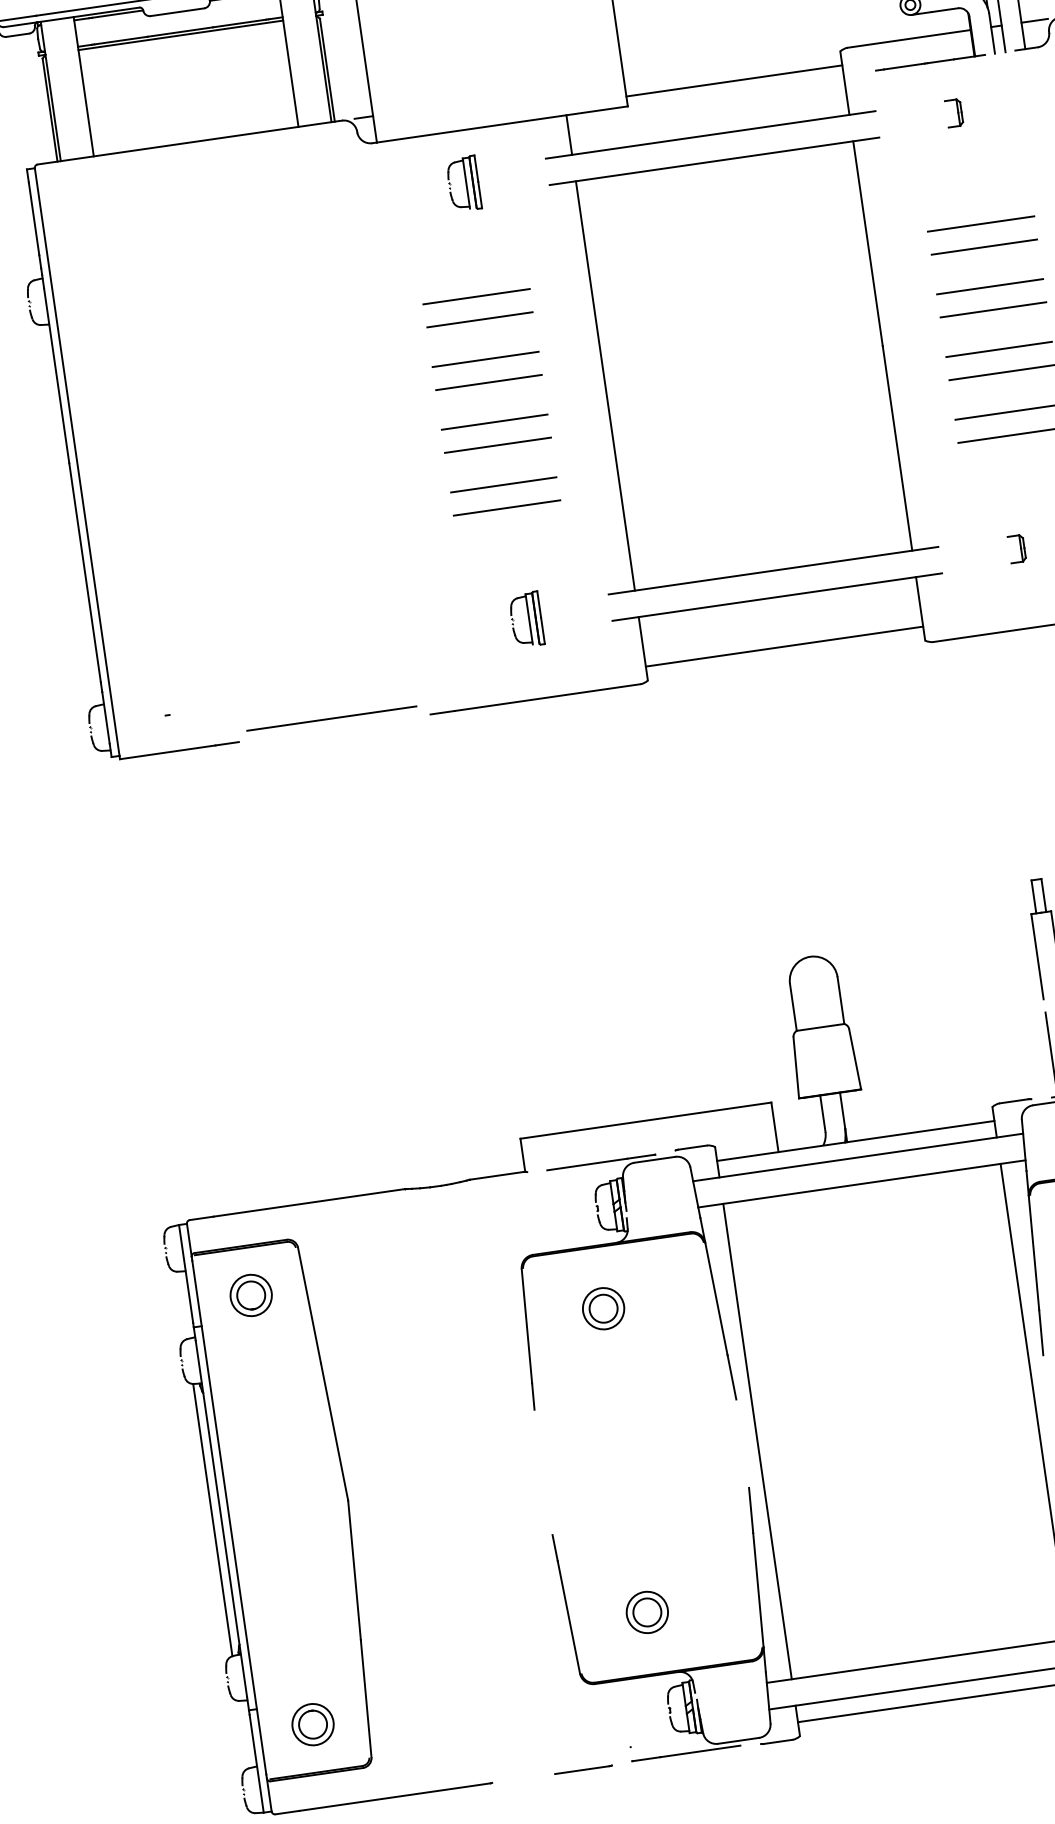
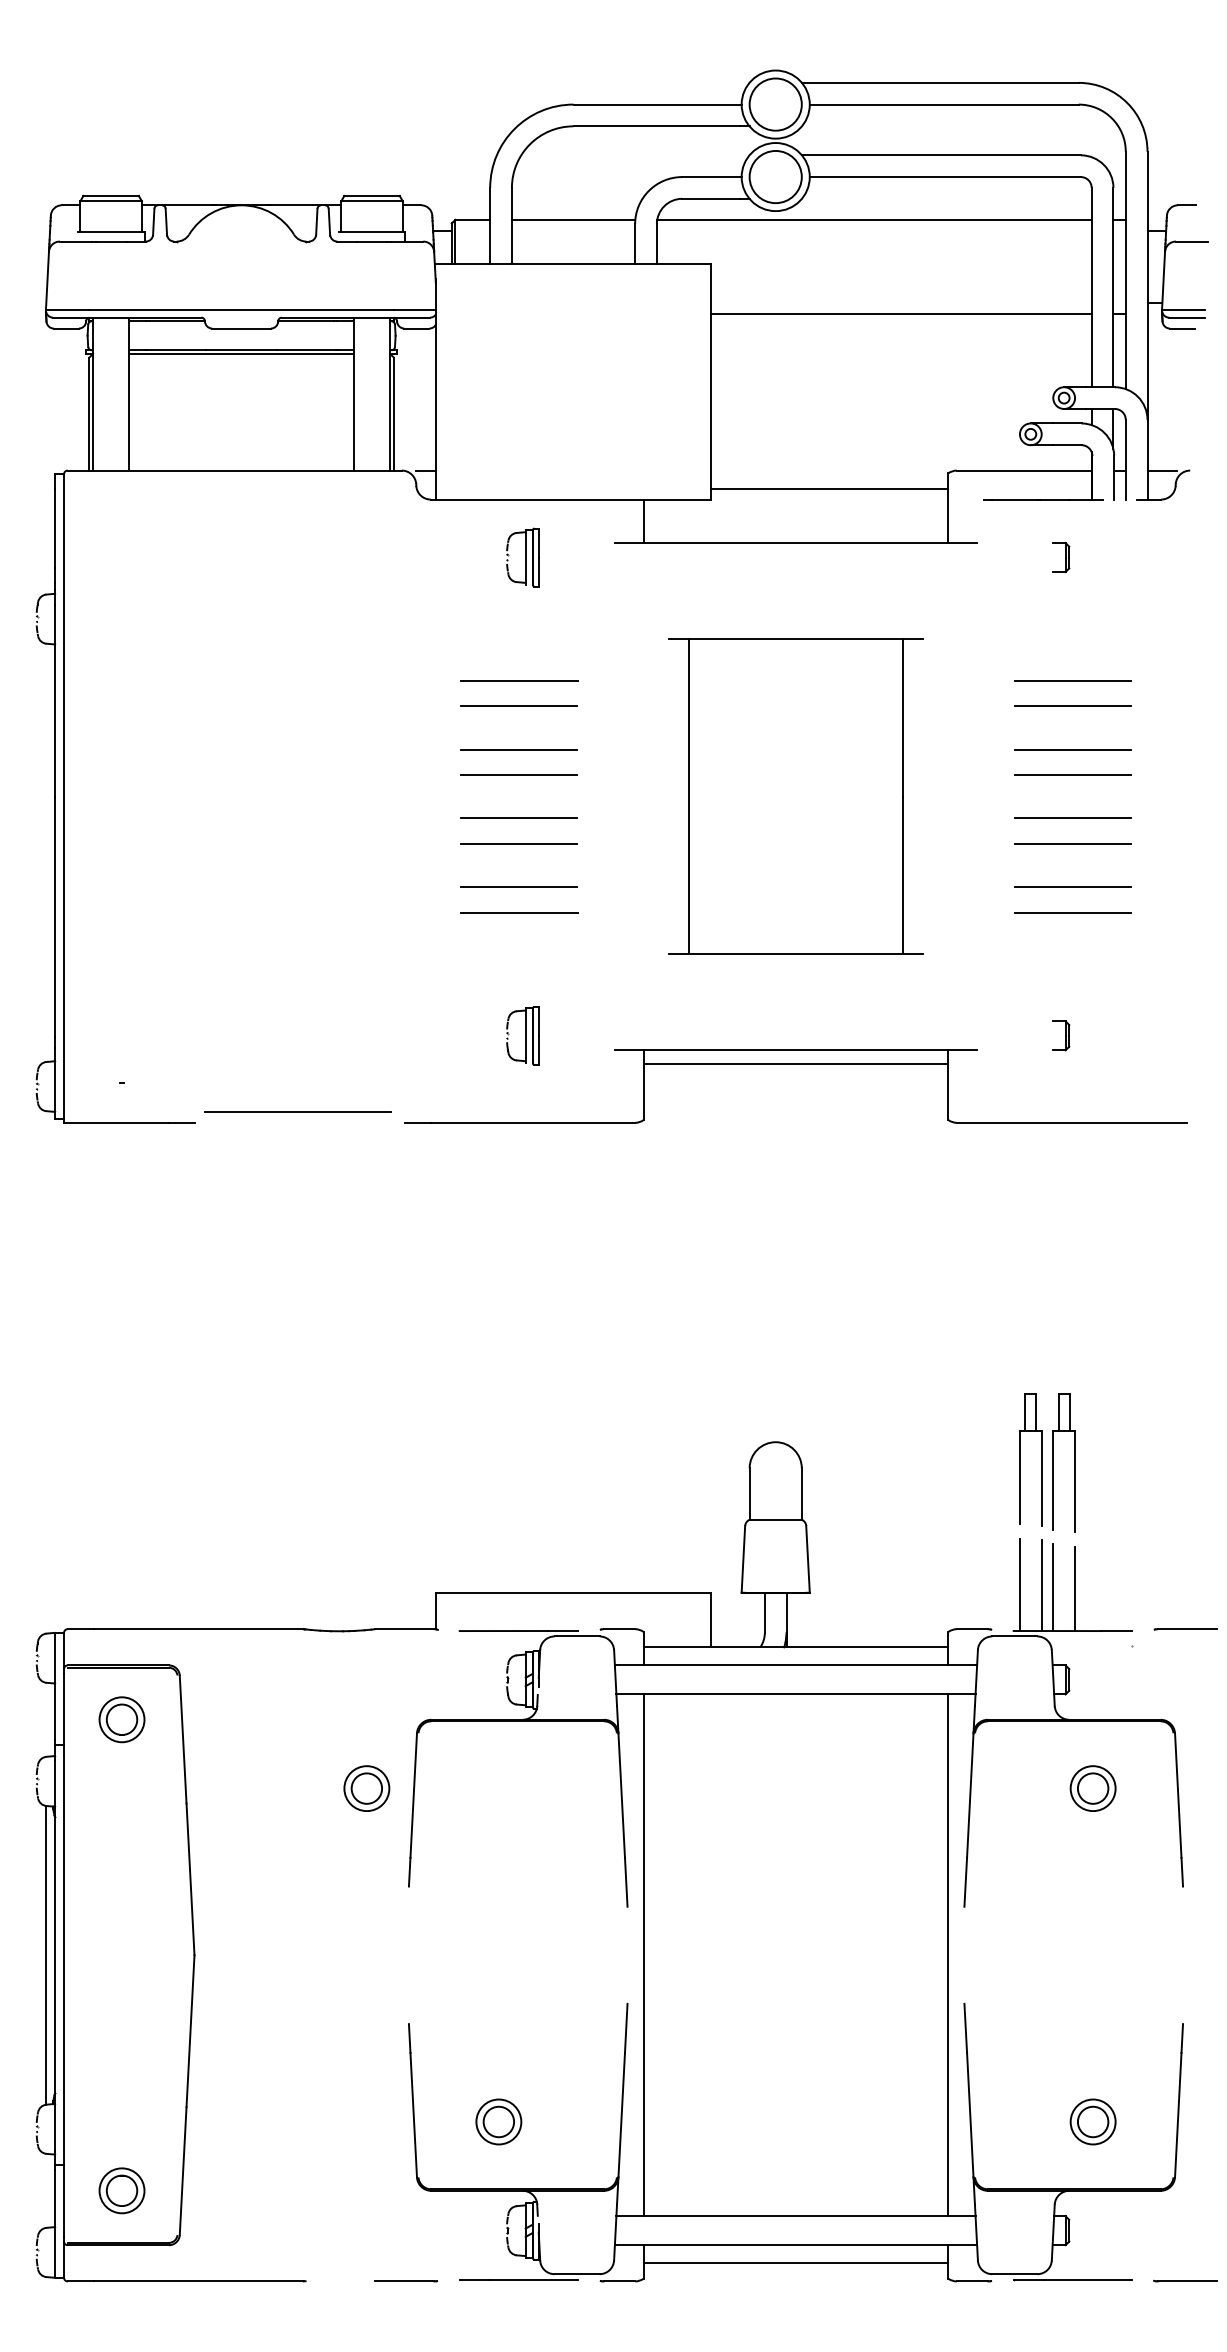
part: (743, 365) -> (795, 796), size x0.7
line: (784, 646) -> (795, 1063), moved
part: (603, 1308) -> (366, 1788), moved

